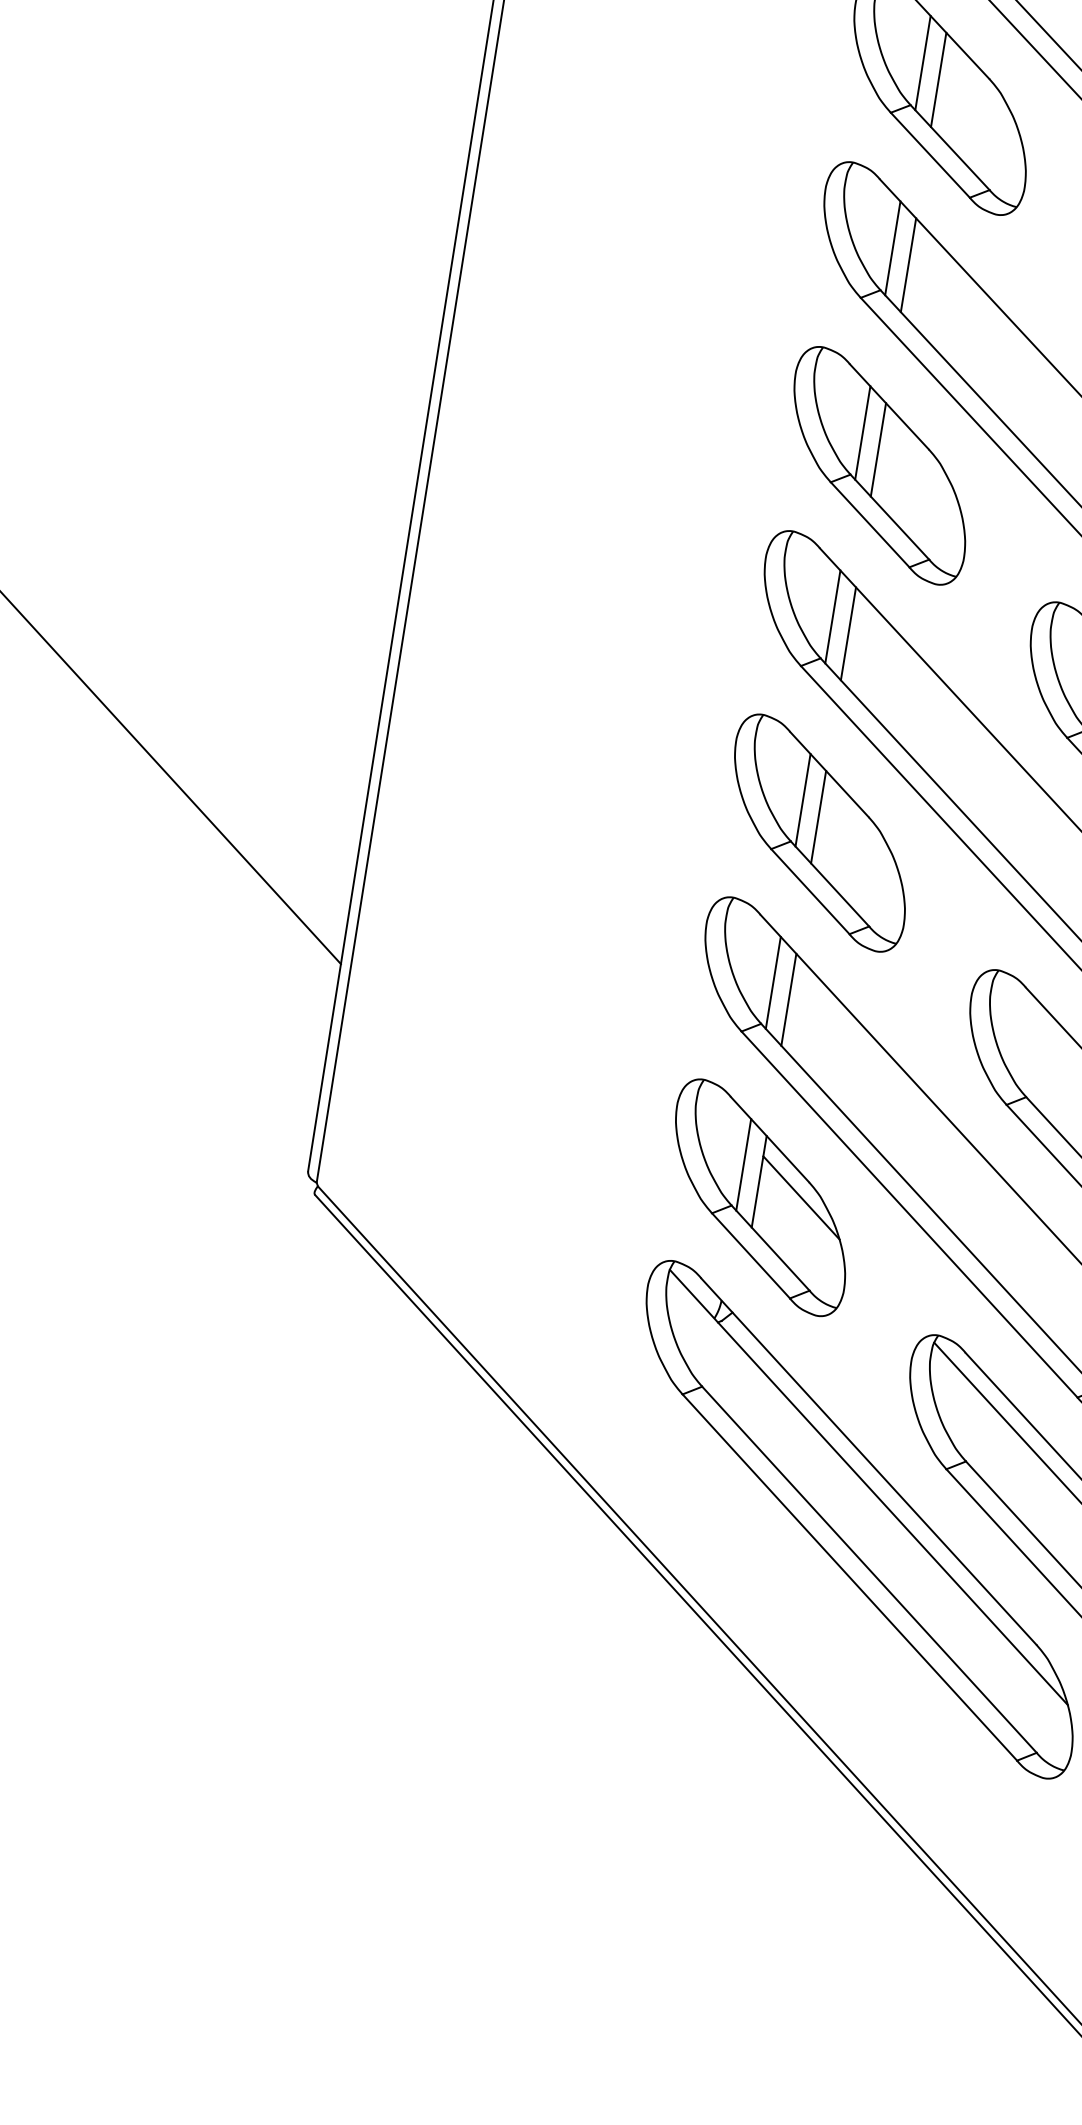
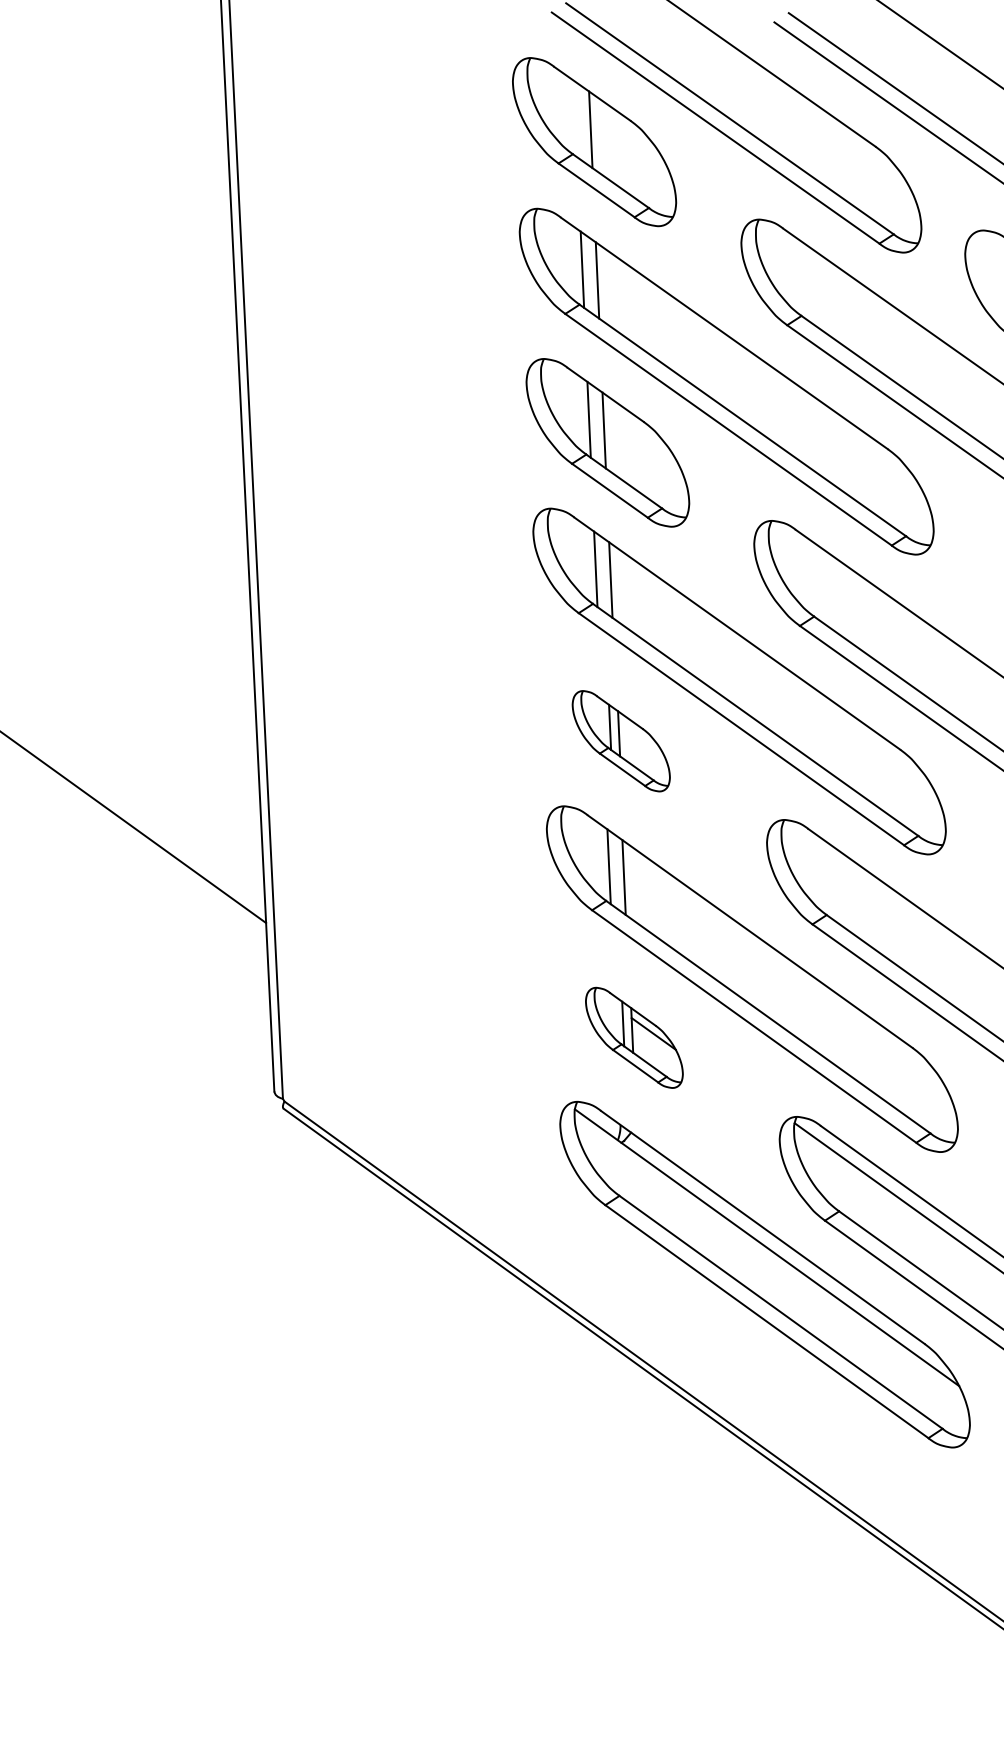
line: (922, 62) -> (575, 118), removed
part: (820, 832) -> (621, 740), size x0.6
part: (760, 1197) -> (634, 1037), size x0.6

